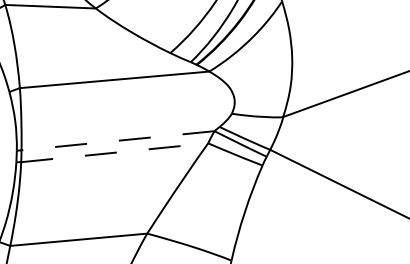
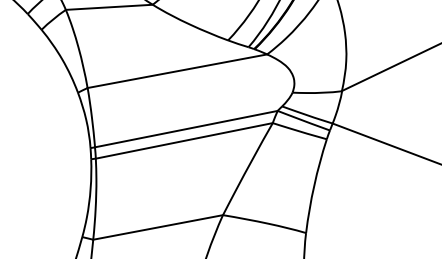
line: (117, 141) -> (185, 129), dashed -> solid
line: (114, 152) -> (184, 140), dashed -> solid

